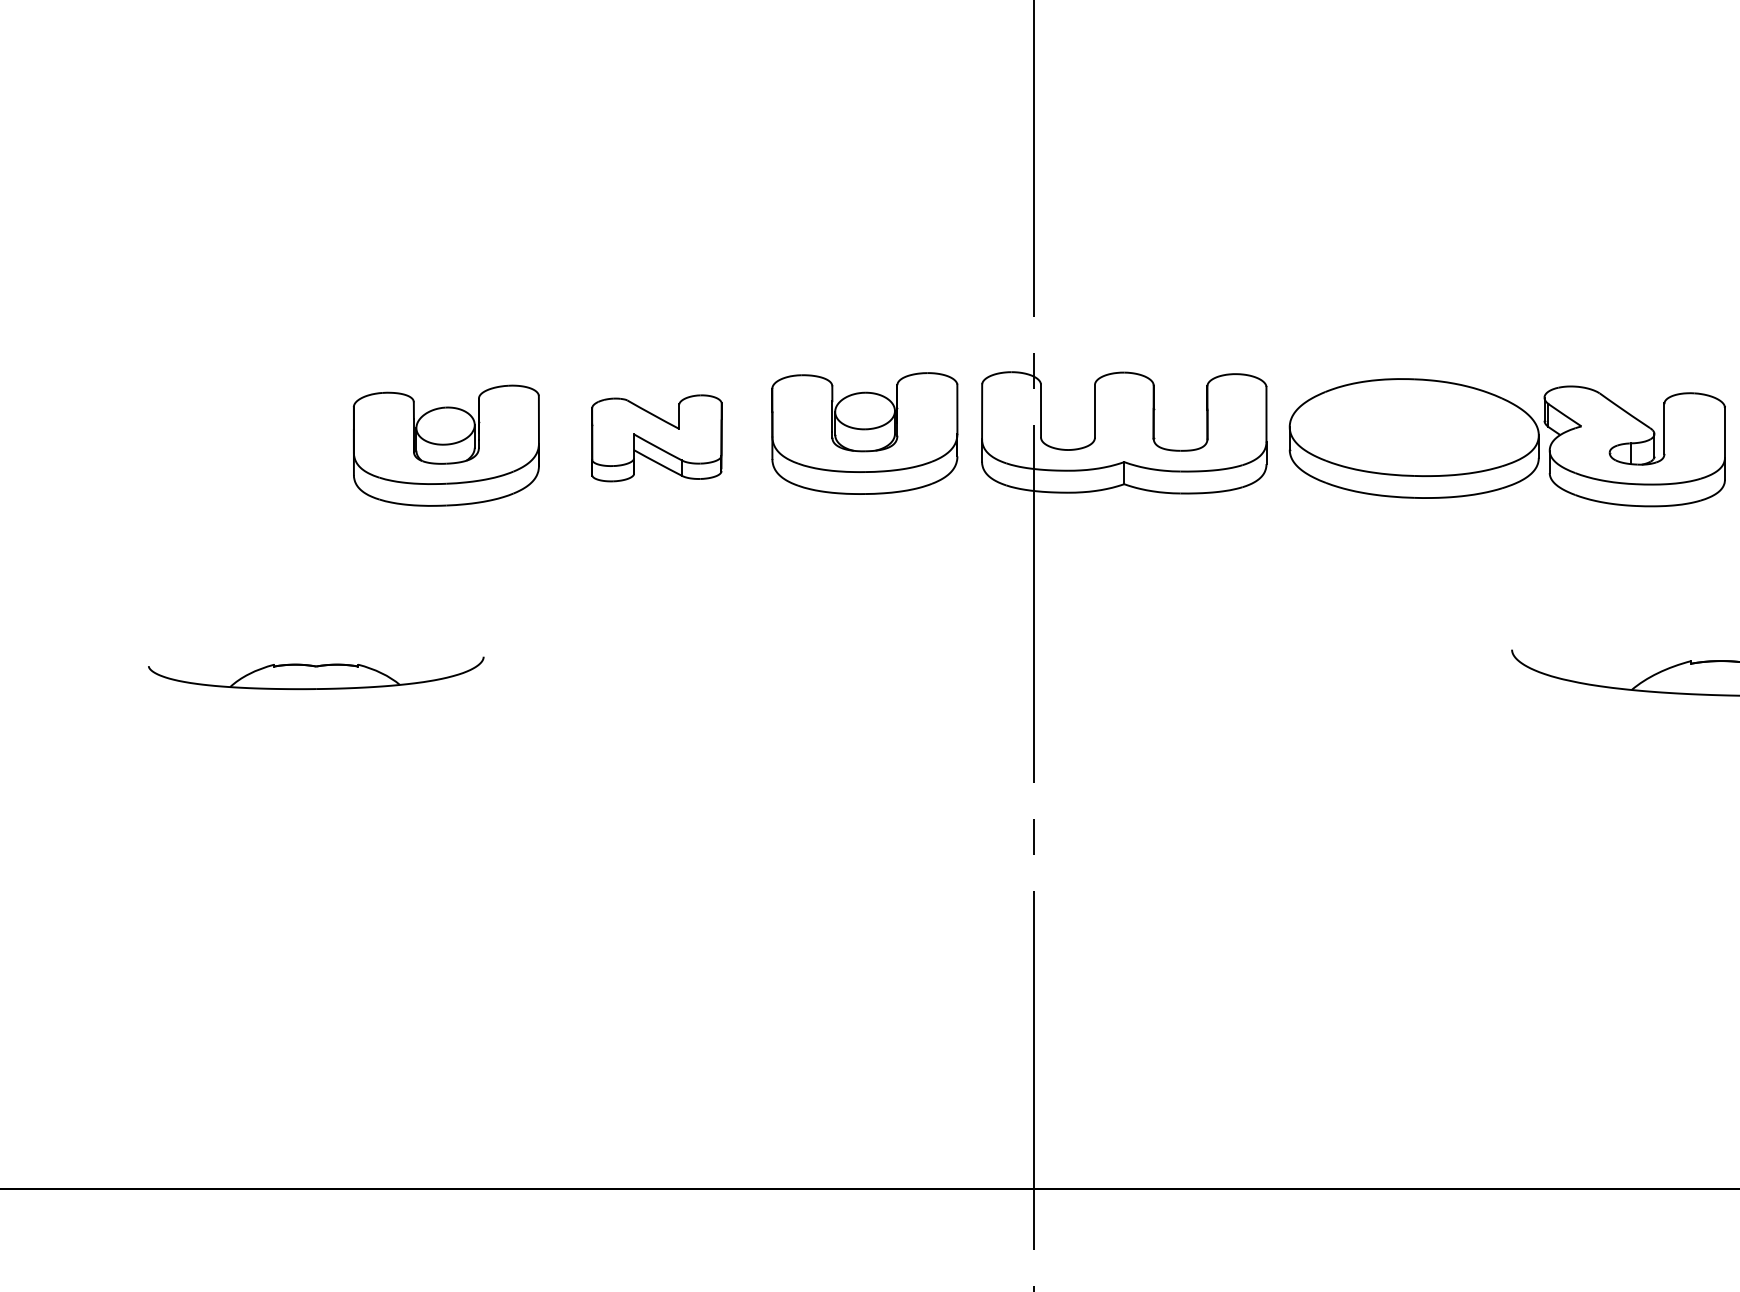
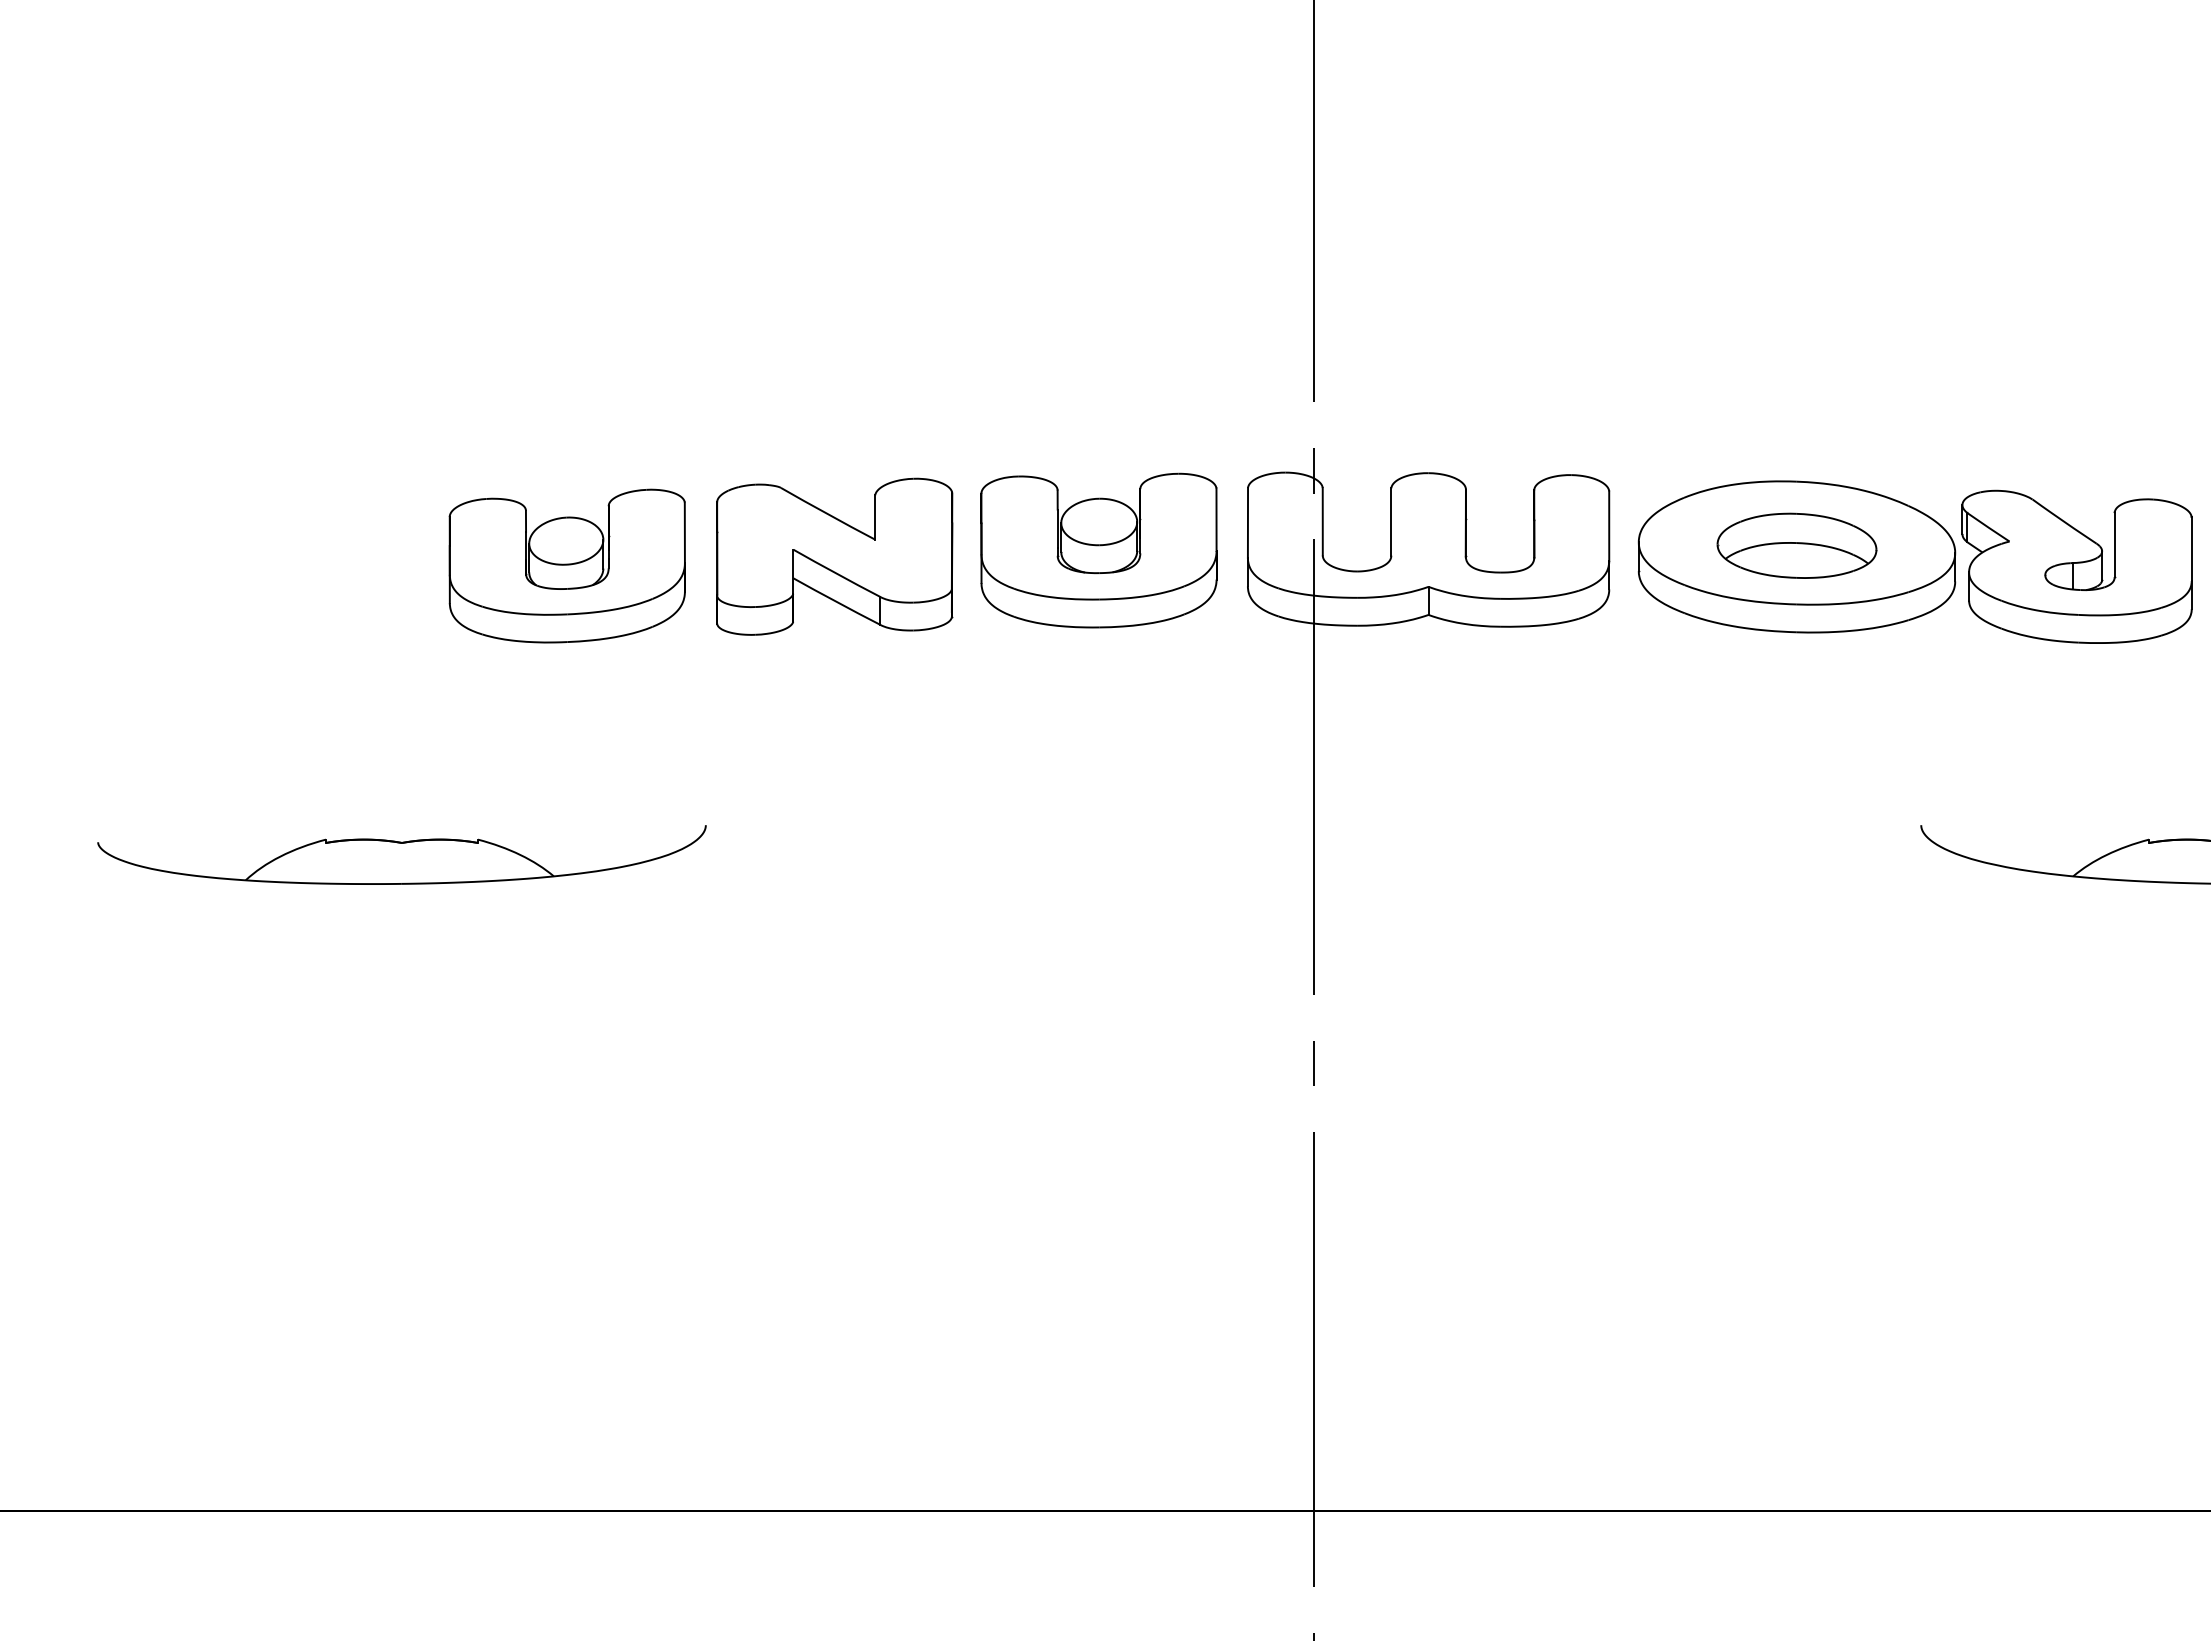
part: (1413, 429) -> (1796, 545), added
part: (656, 438) -> (834, 556), size x1.43
part: (315, 672) -> (401, 854), size x1.43

